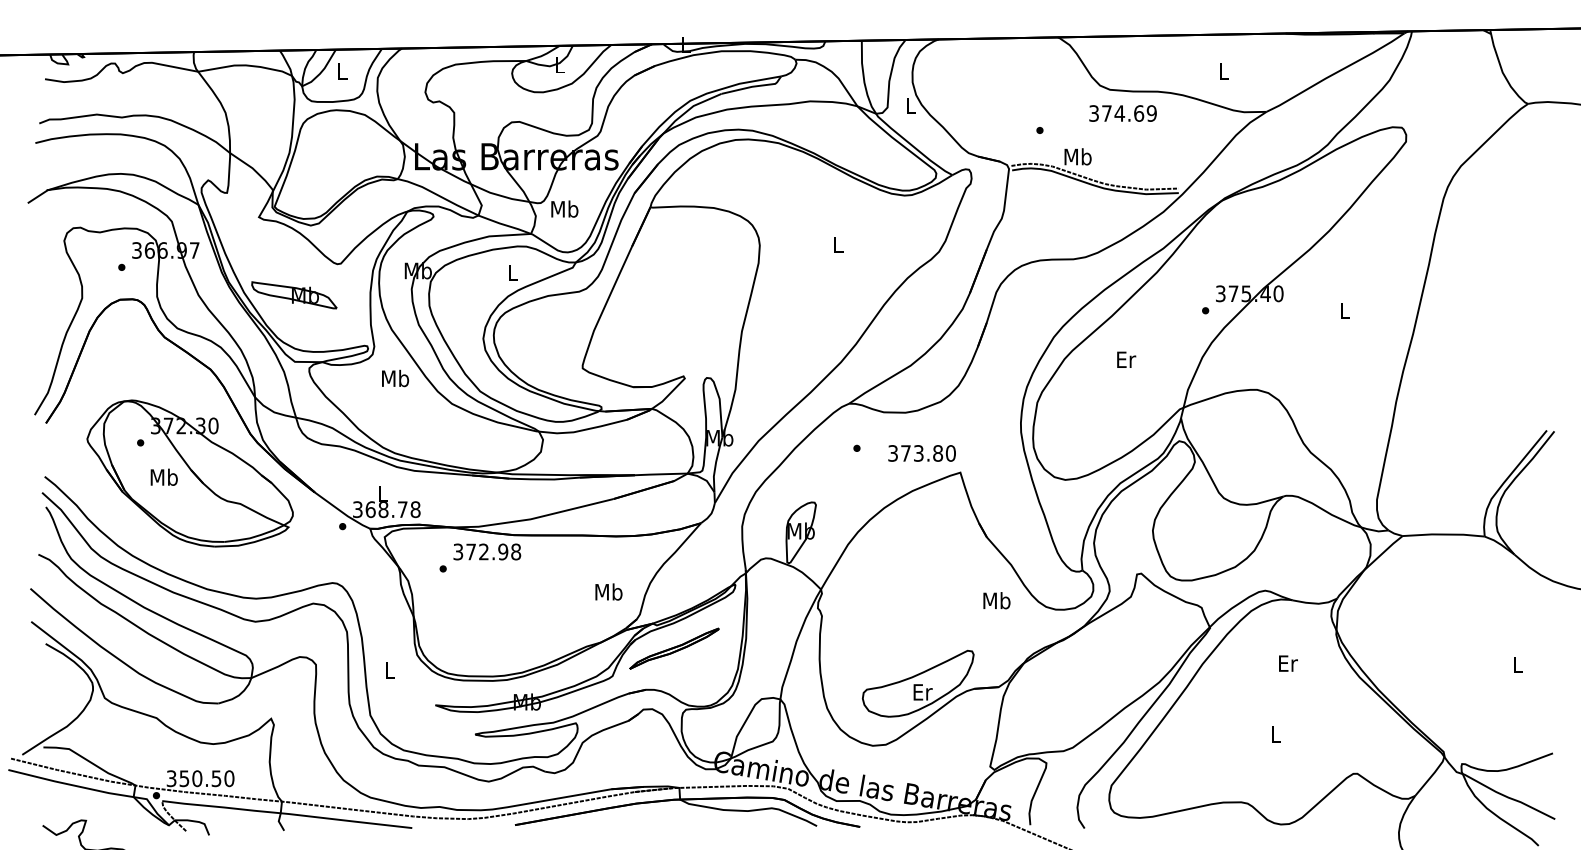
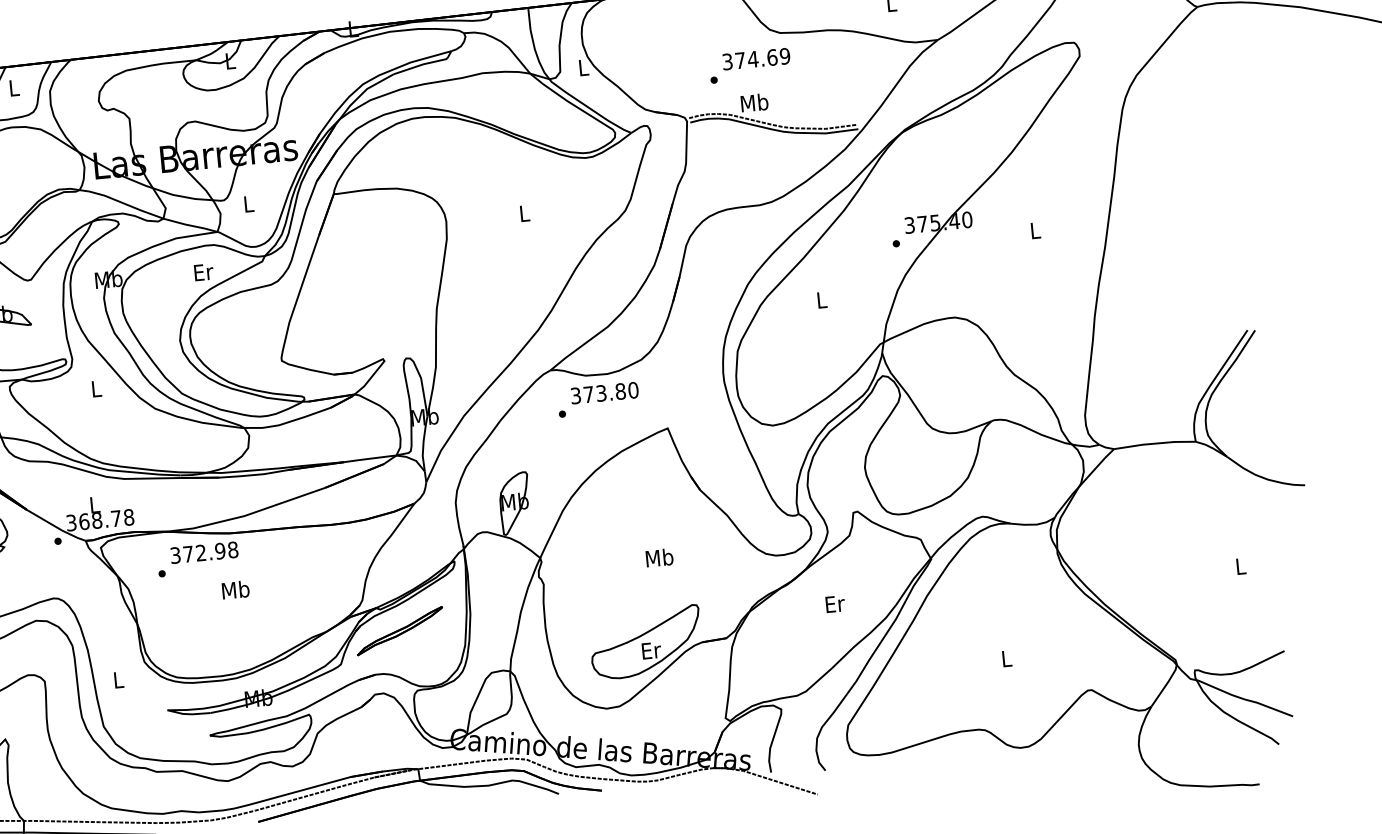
text: (1122, 113) -> (755, 59), moved
text: (564, 208) -> (248, 203), Mb -> L
text: (513, 272) -> (203, 272), L -> Er
text: (1126, 359) -> (822, 299), Er -> L
text: (395, 378) -> (96, 388), Mb -> L
text: (921, 453) -> (604, 393), moved
text: (608, 591) -> (235, 589), moved
text: (996, 600) -> (659, 557), moved
text: (1288, 663) -> (835, 603), moved

